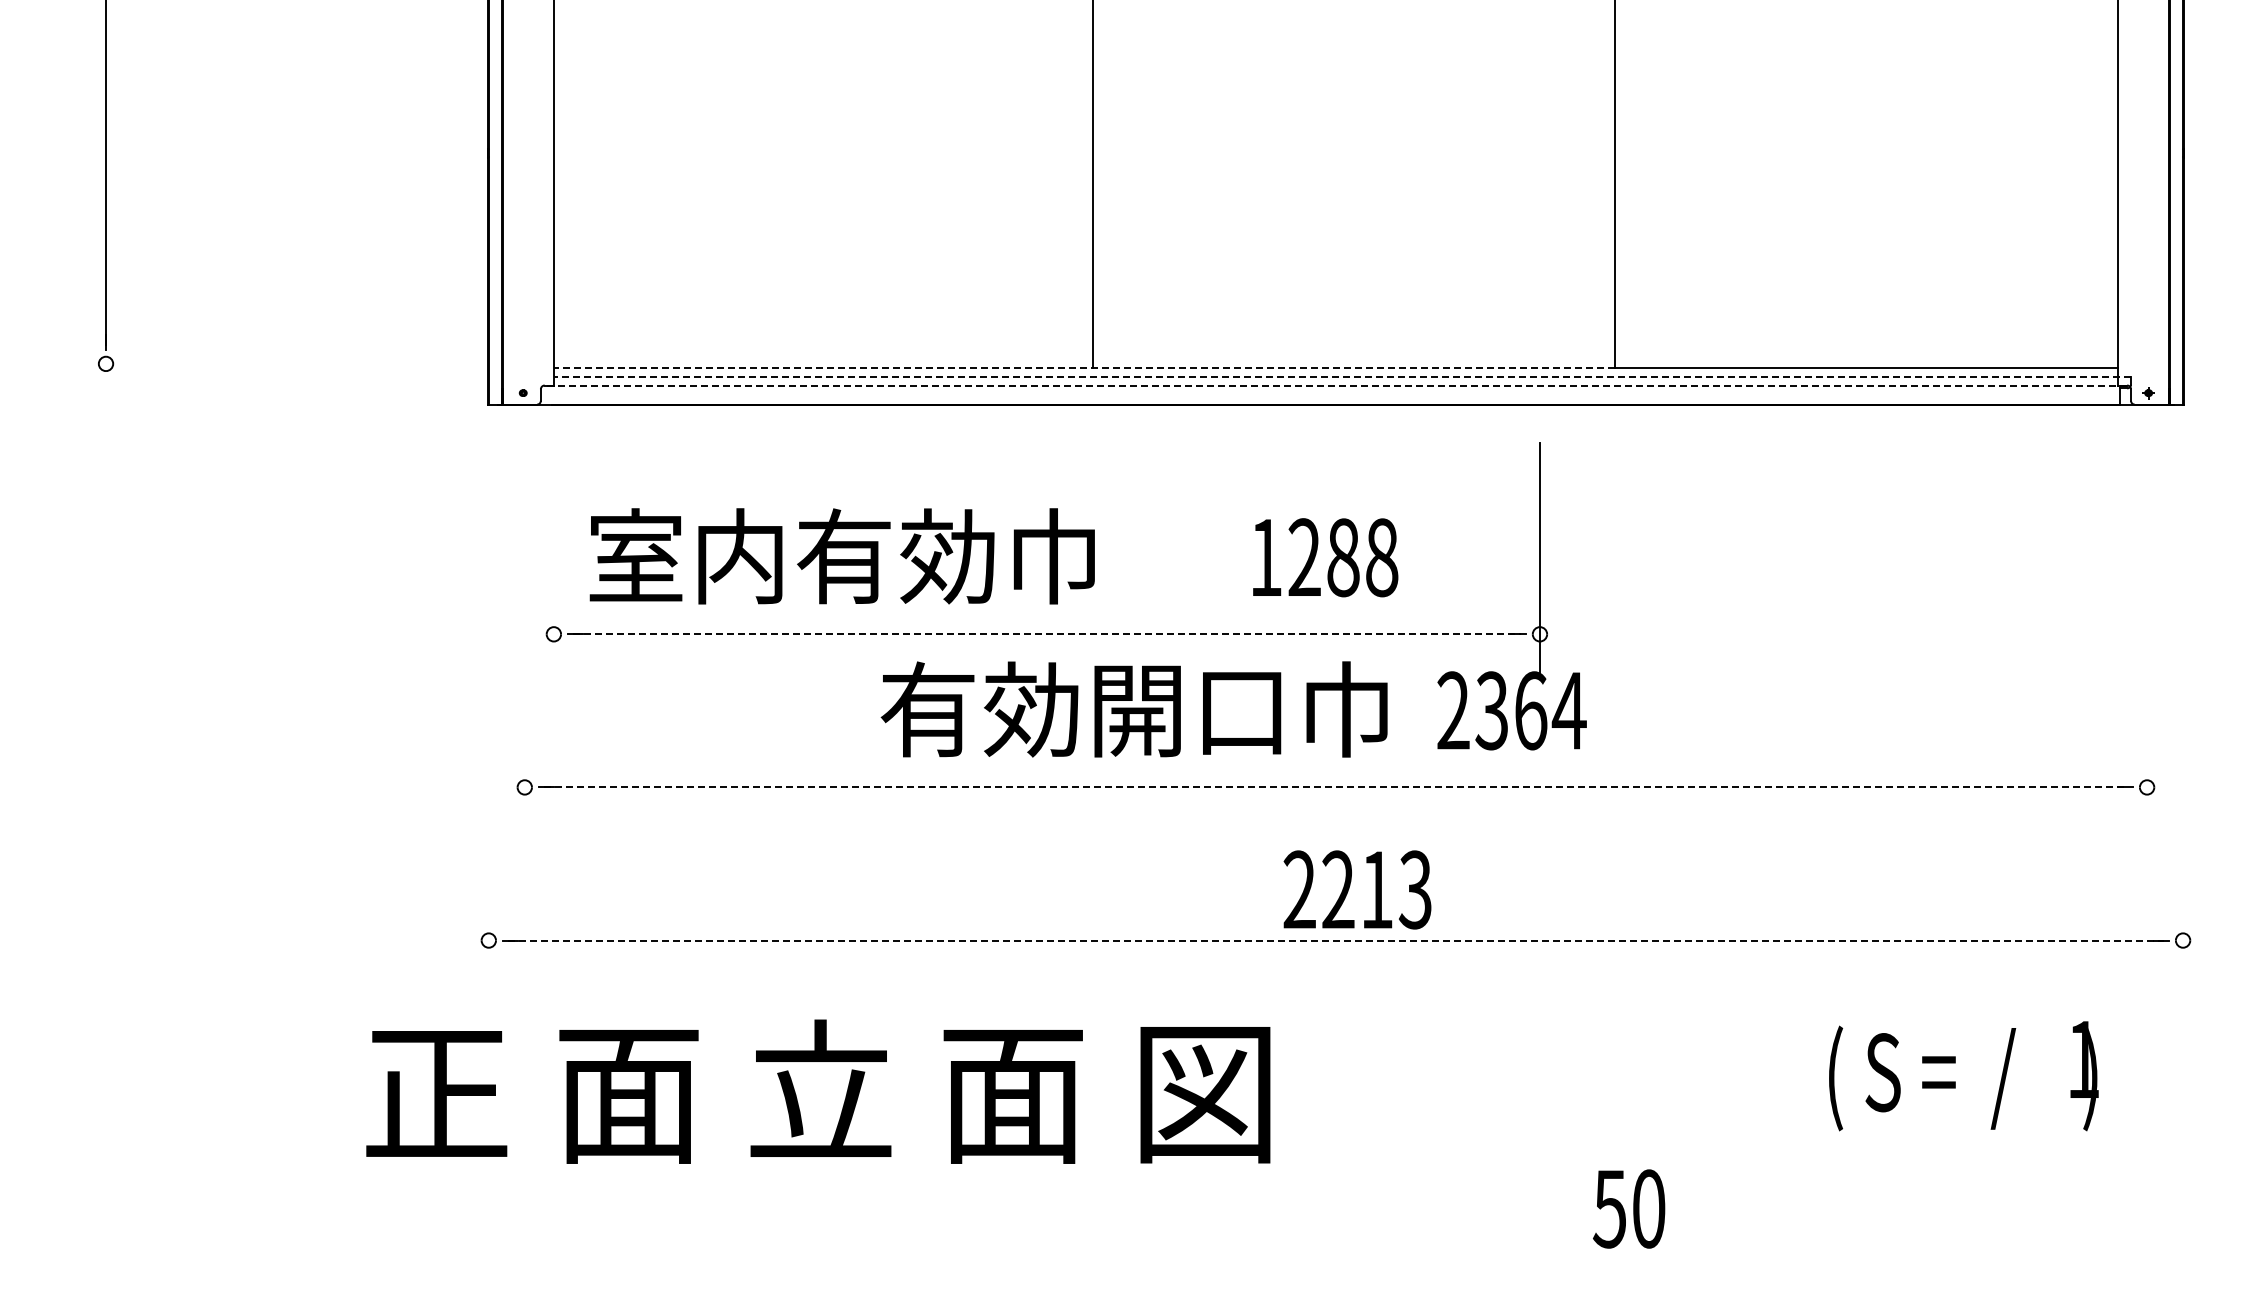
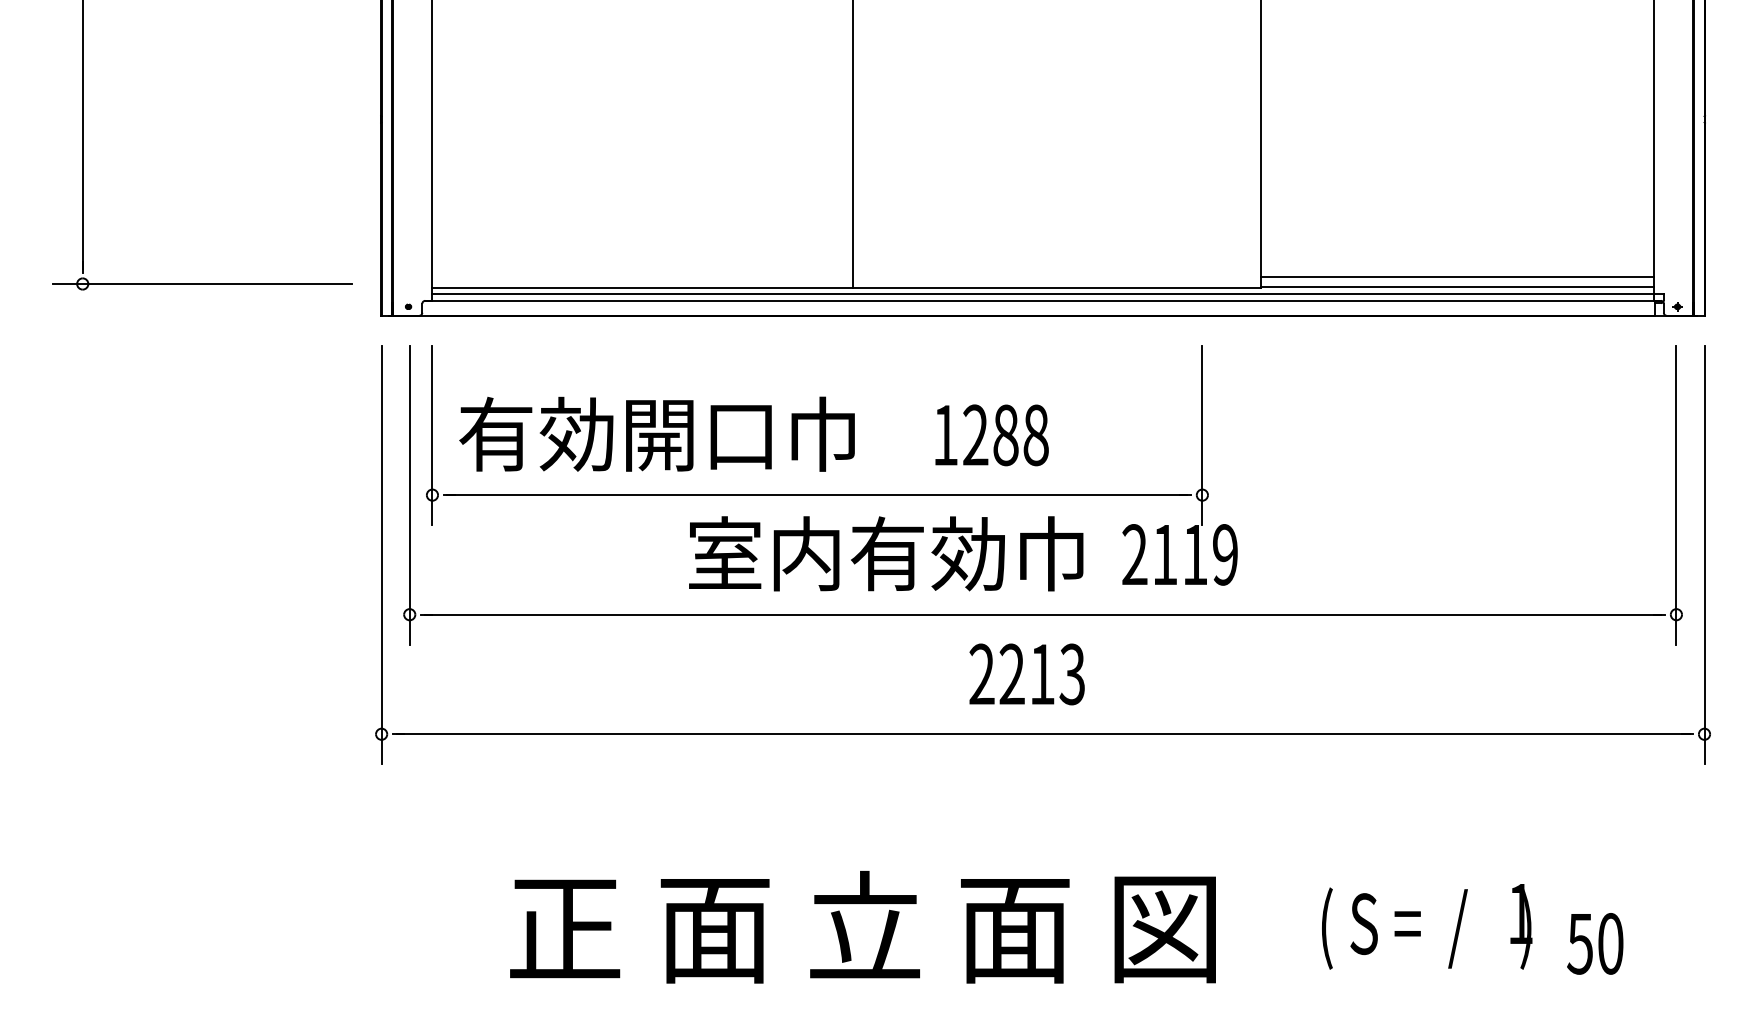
line: (1866, 354) -> (1457, 276), added
line: (258, 363) -> (201, 283), added
line: (1084, 368) -> (846, 287), dashed -> solid
line: (1342, 376) -> (1048, 293), dashed -> solid
line: (1335, 385) -> (1042, 300), dashed -> solid
text: (791, 556) -> (617, 434), 室内有効巾 -> 有効開口巾
line: (553, 557) -> (432, 435), added
text: (1325, 557) -> (991, 435), moved
line: (524, 633) -> (409, 494), added
line: (2147, 633) -> (1676, 494), added
line: (1046, 634) -> (817, 495), dashed -> solid
text: (1083, 709) -> (845, 553), 有効開口巾 -> 室内有効巾
line: (488, 710) -> (381, 554), added
text: (1530, 710) -> (1194, 554), 2364 -> 2119
line: (2183, 710) -> (1704, 554), added
line: (1336, 787) -> (1043, 614), dashed -> solid
text: (1357, 889) -> (1027, 674), moved
line: (1335, 940) -> (1042, 734), dashed -> solid
text: (1963, 1076) -> (1426, 927), moved
text: (818, 1091) -> (863, 927), moved
text: (1629, 1208) -> (1595, 943), moved

